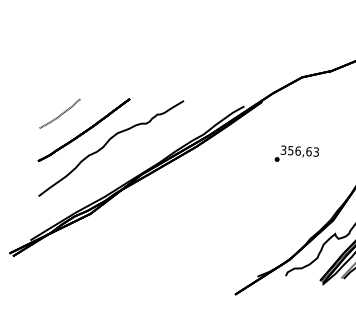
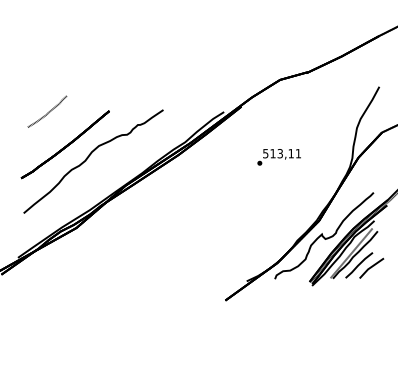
curve: (61, 113) -> (48, 111), moved
text: (300, 151) -> (282, 153), 356,63 -> 513,11

